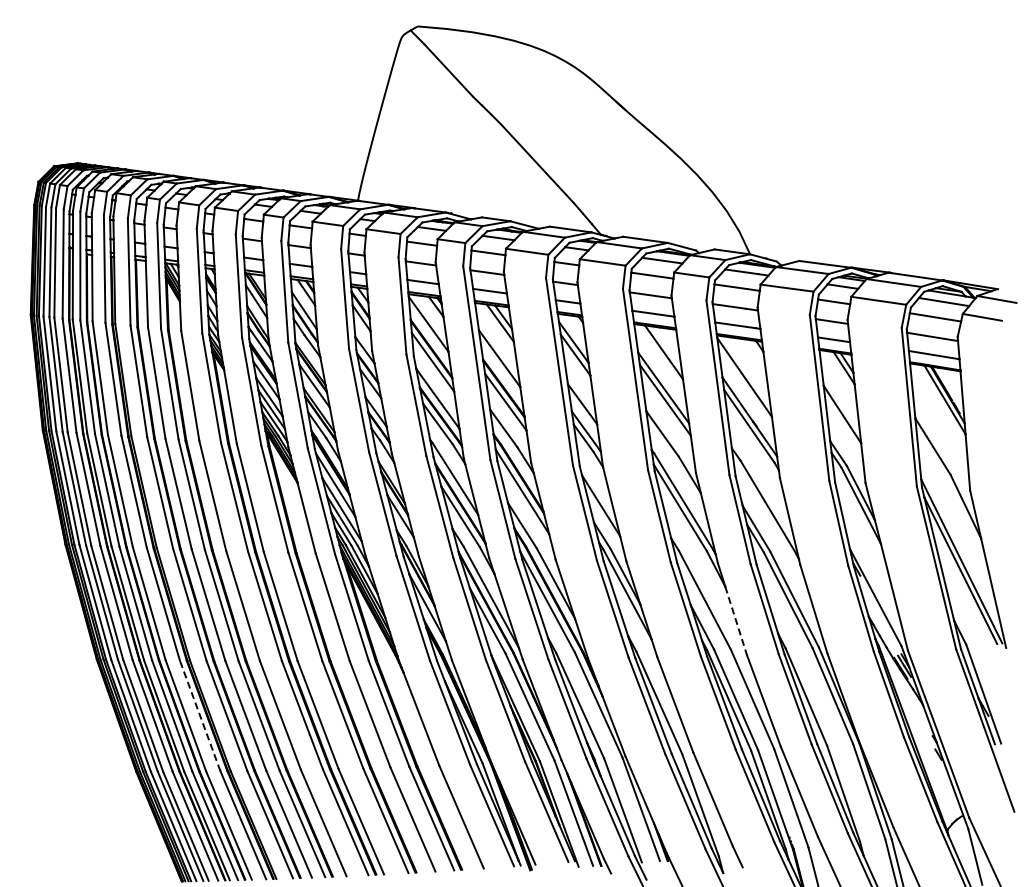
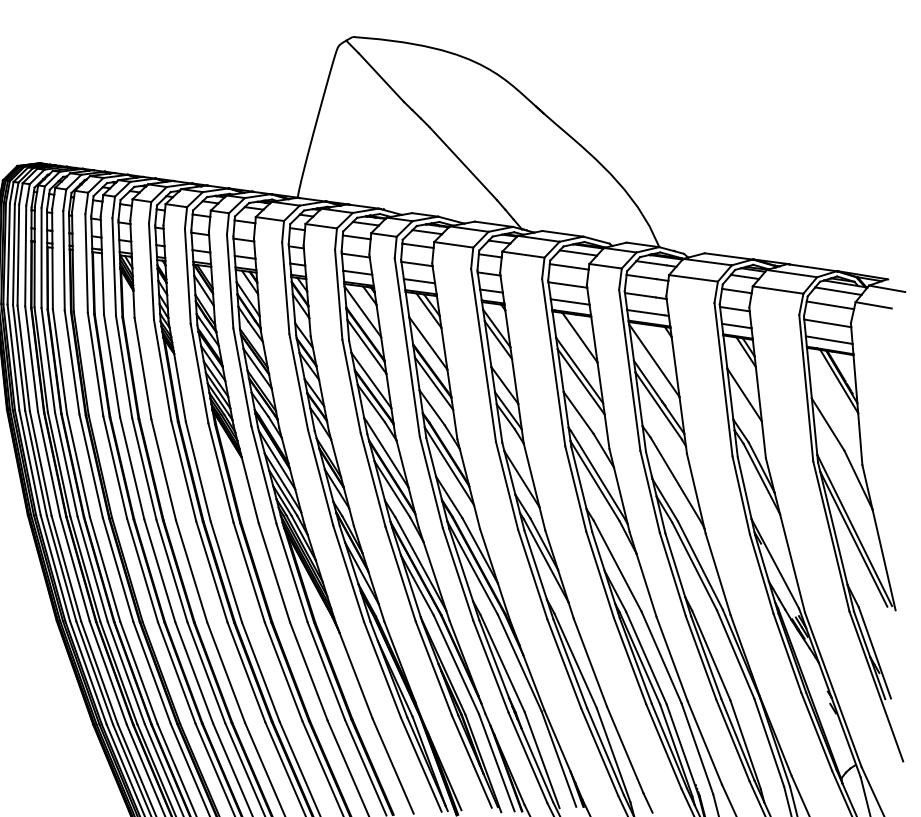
line: (736, 620) -> (646, 584), dashed -> solid
line: (200, 715) -> (152, 672), dashed -> solid

